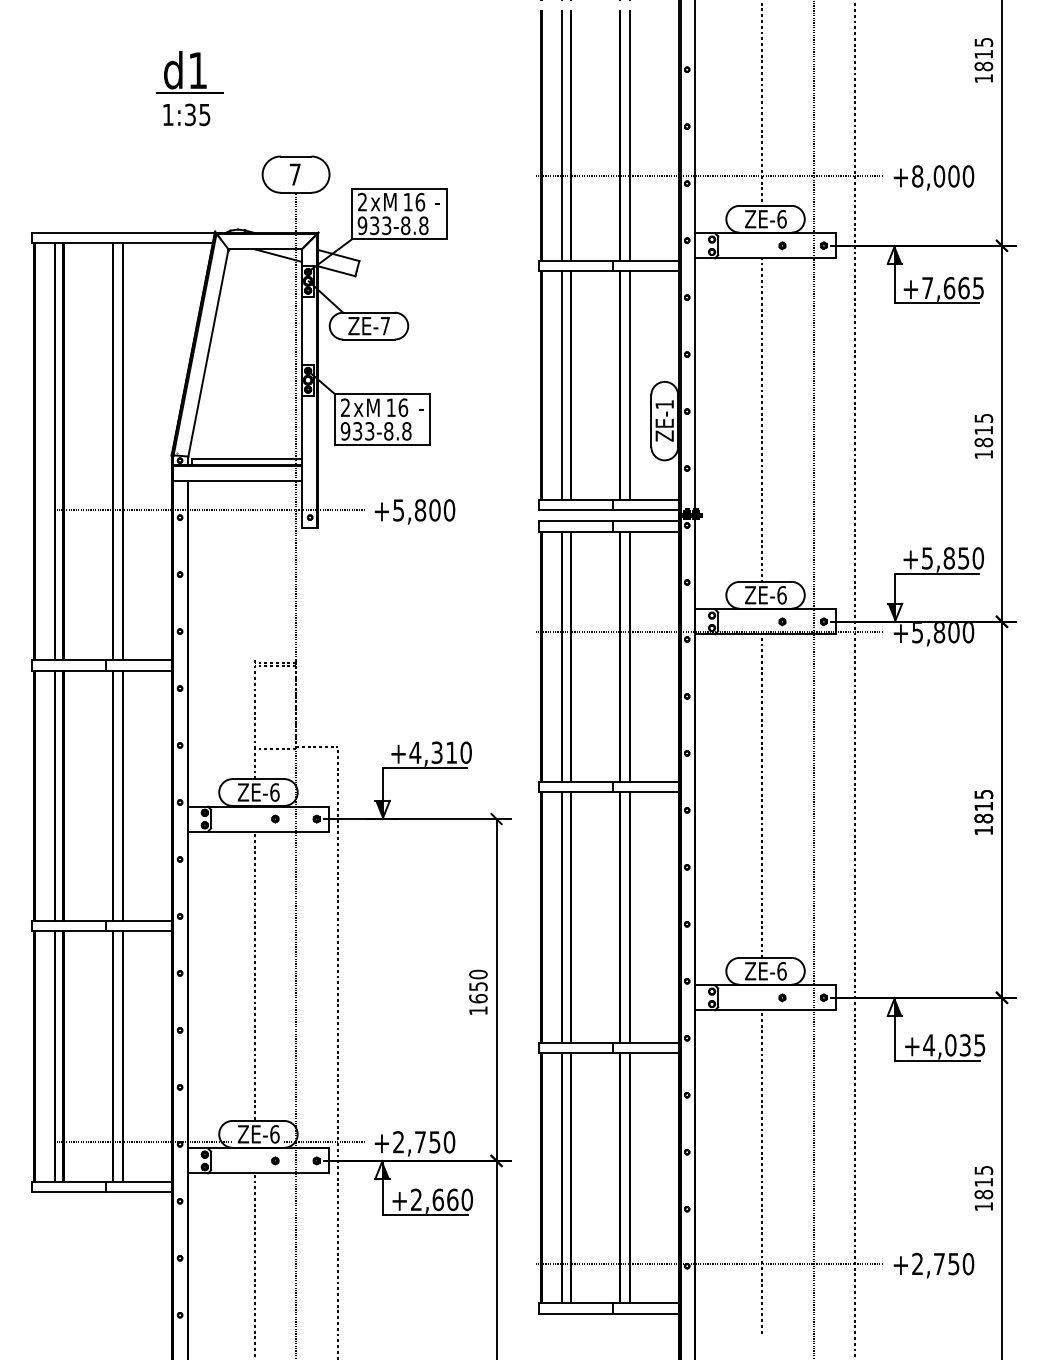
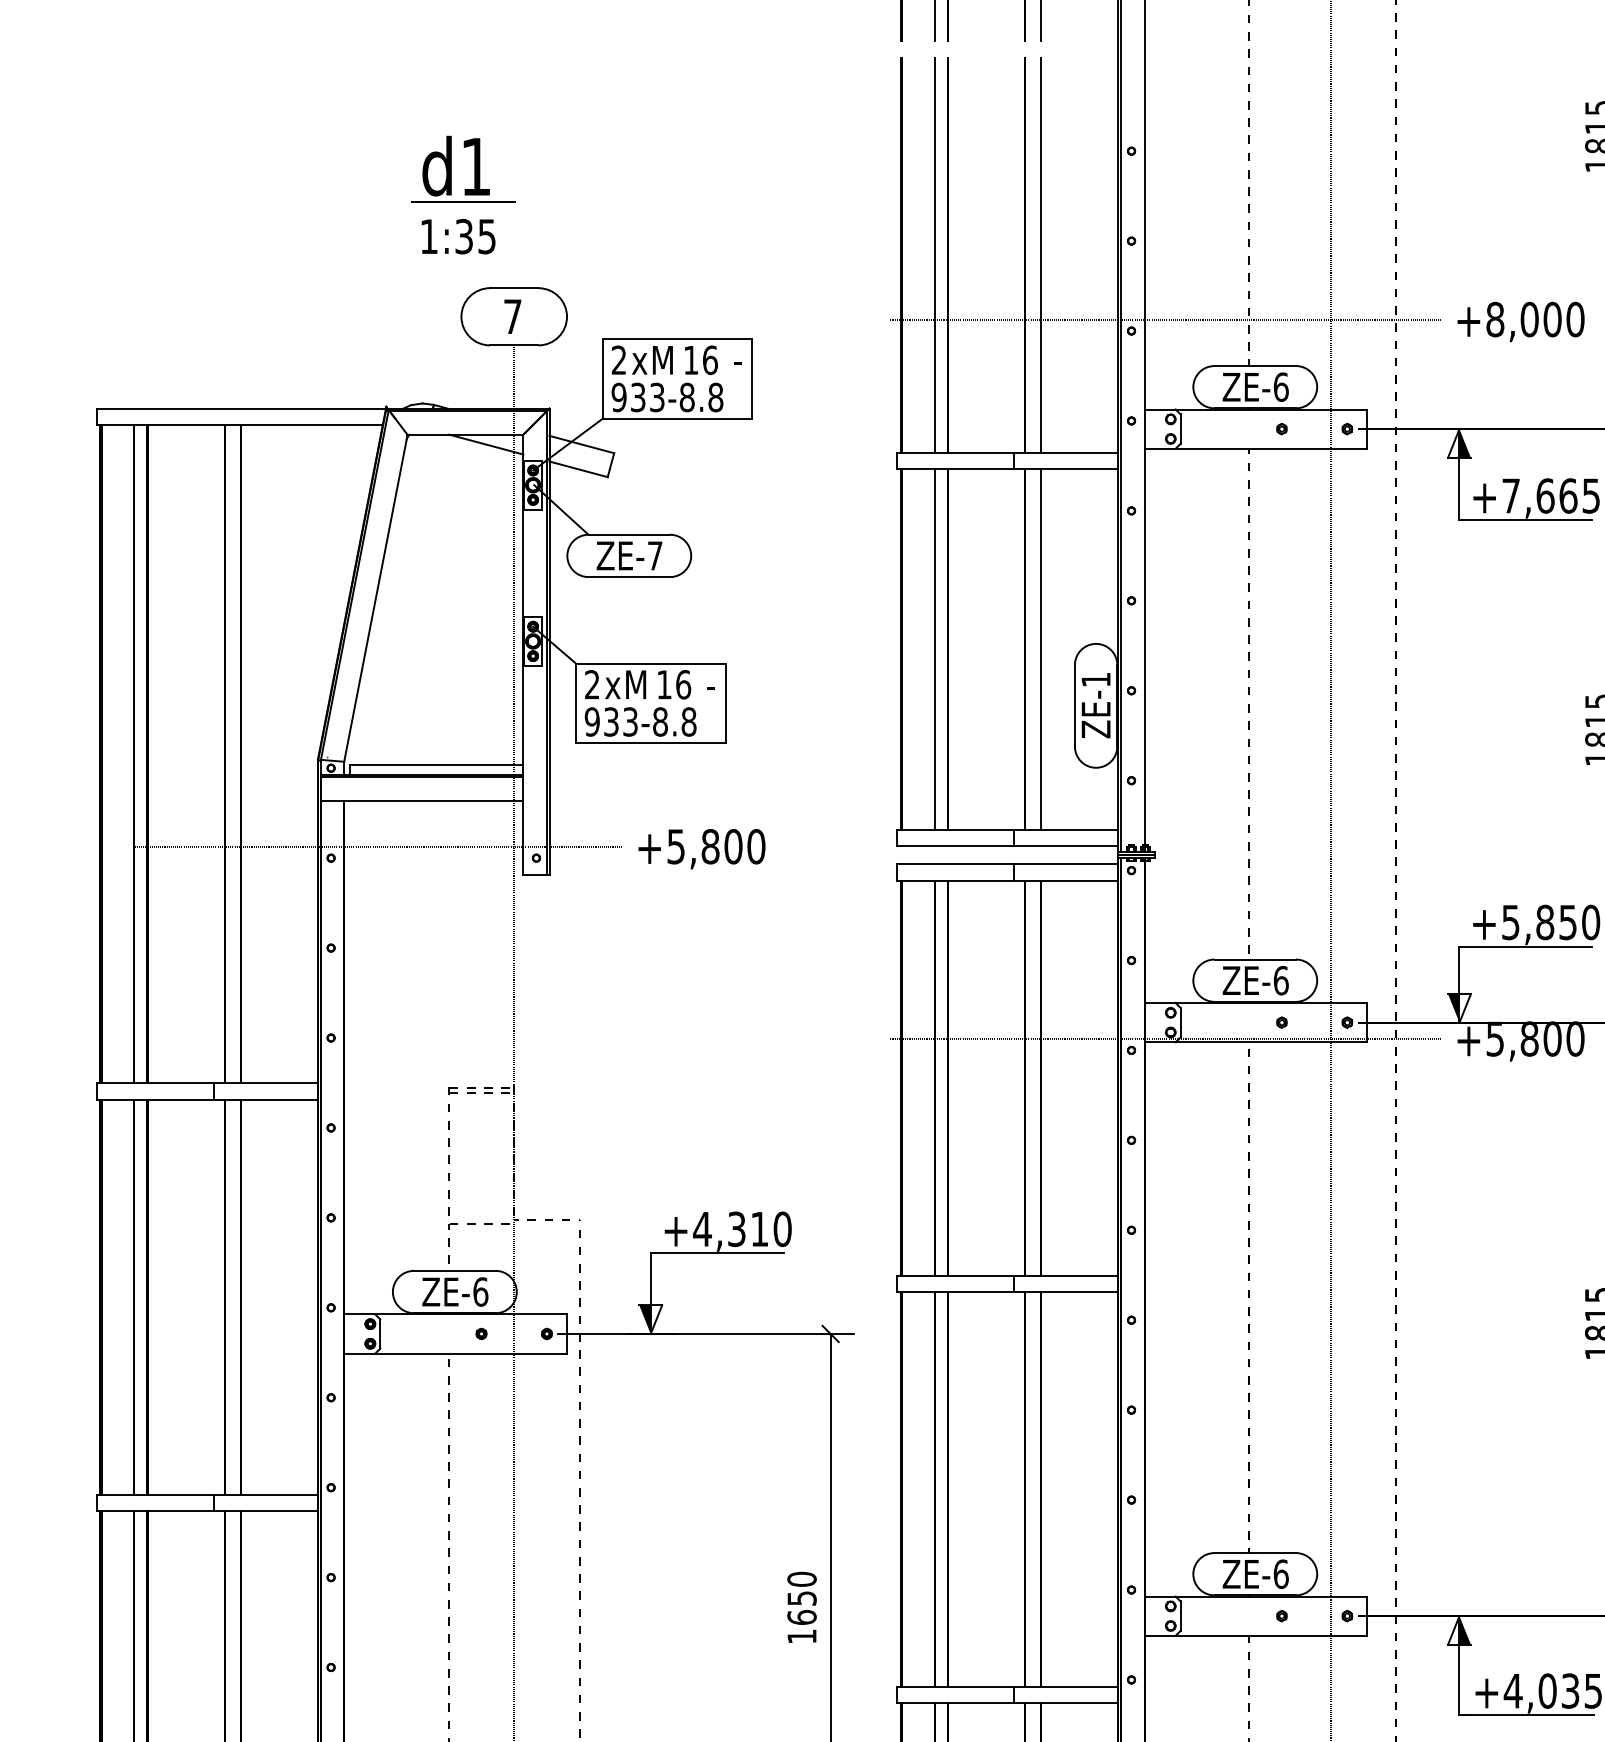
part: (189, 88) -> (462, 195), moved

